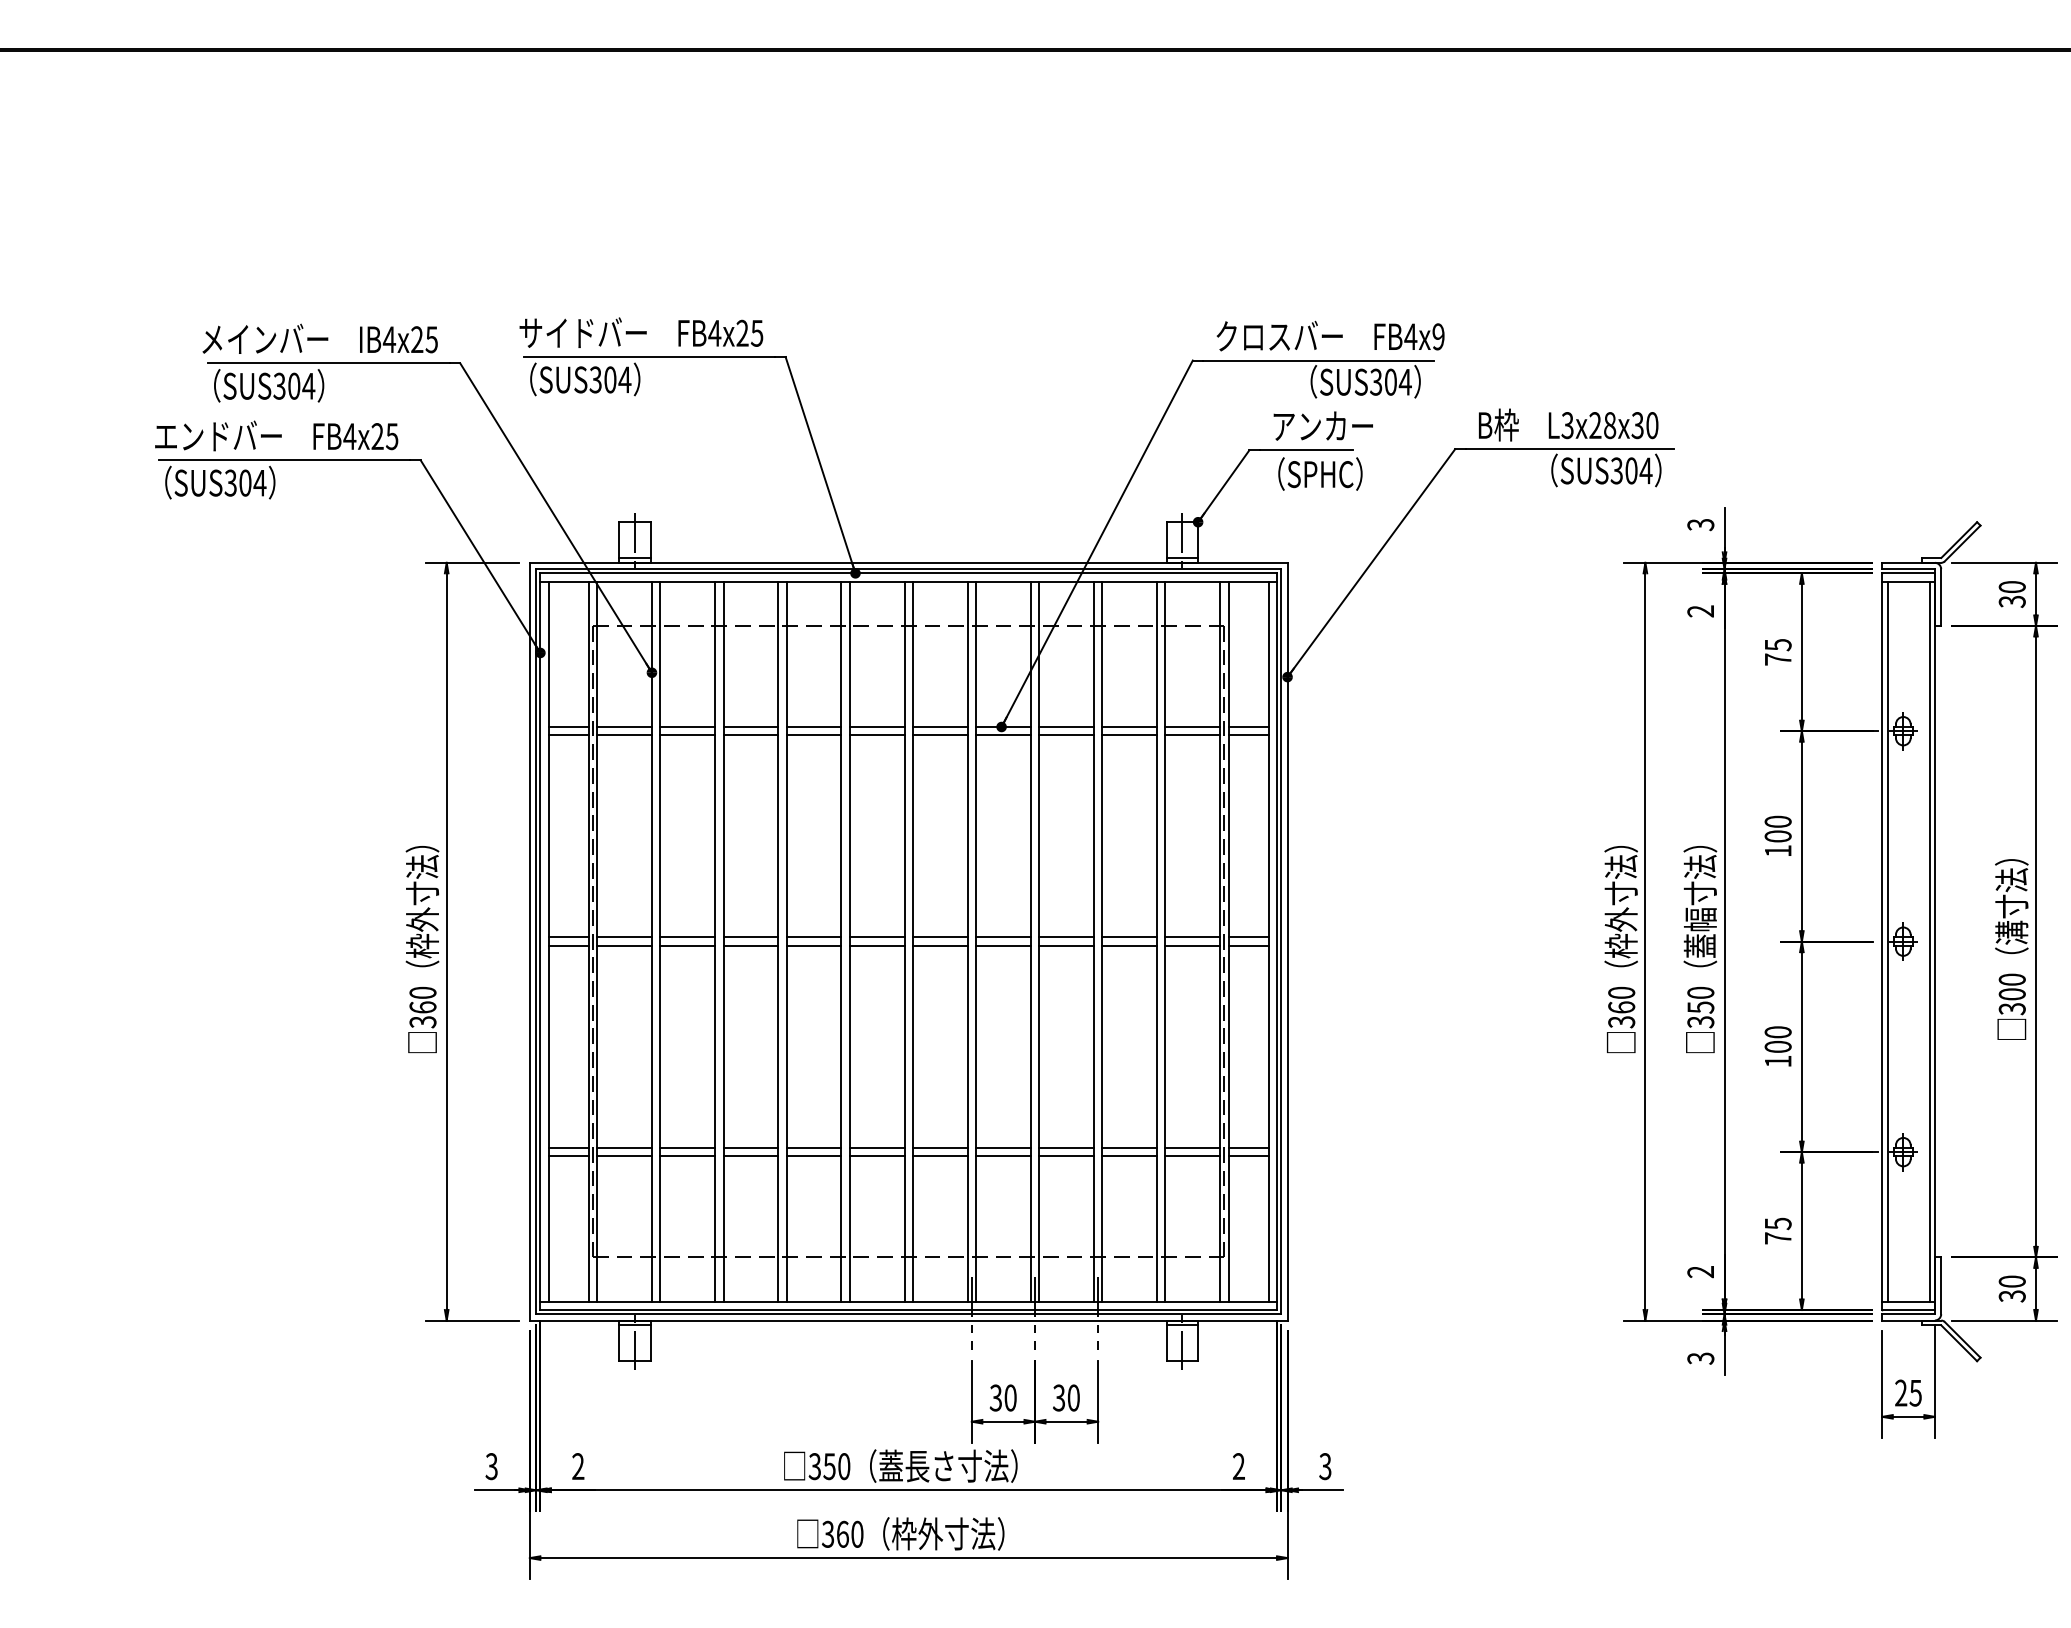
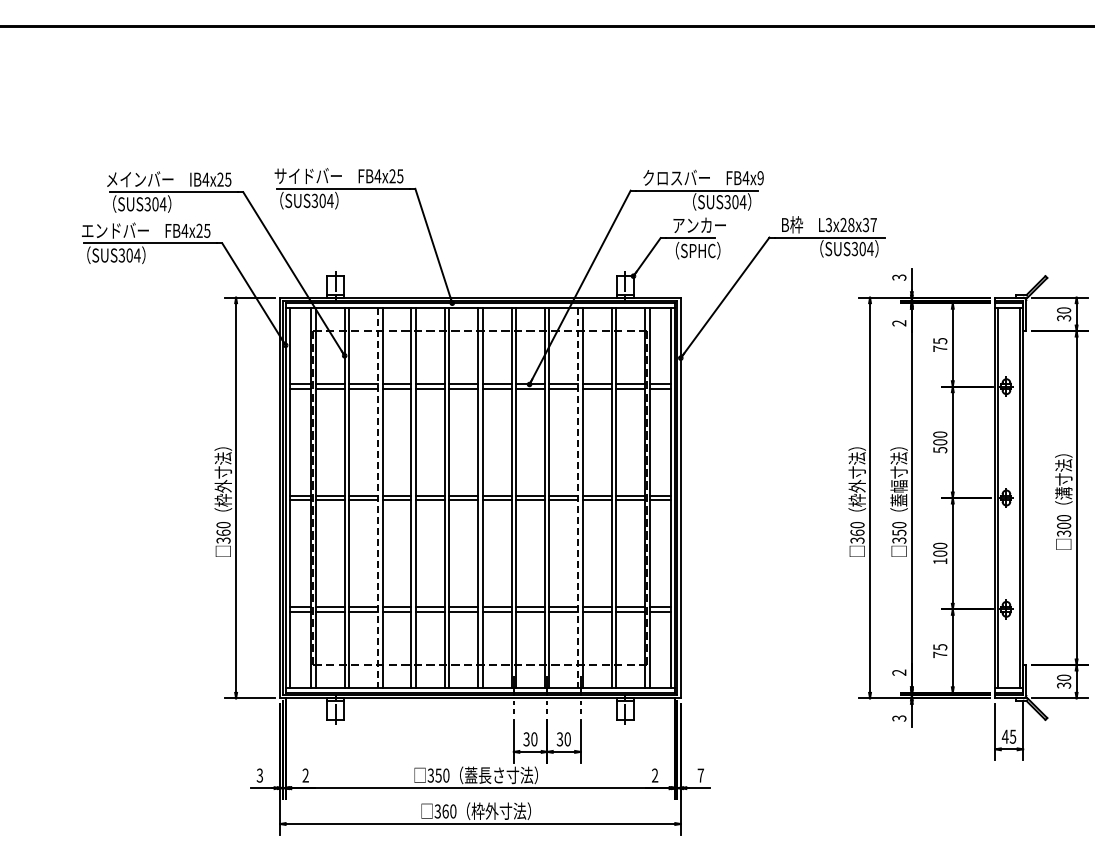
text: (1651, 426) -> (873, 225), L3x28x30 -> L3x28x37
text: (1778, 851) -> (940, 450), 100 -> 500
line: (715, 942) -> (378, 498), solid -> dashed
line: (1094, 942) -> (578, 498), solid -> dashed
text: (1899, 1392) -> (1004, 736), 25 -> 45
text: (1324, 1466) -> (700, 775), 3 -> 7

